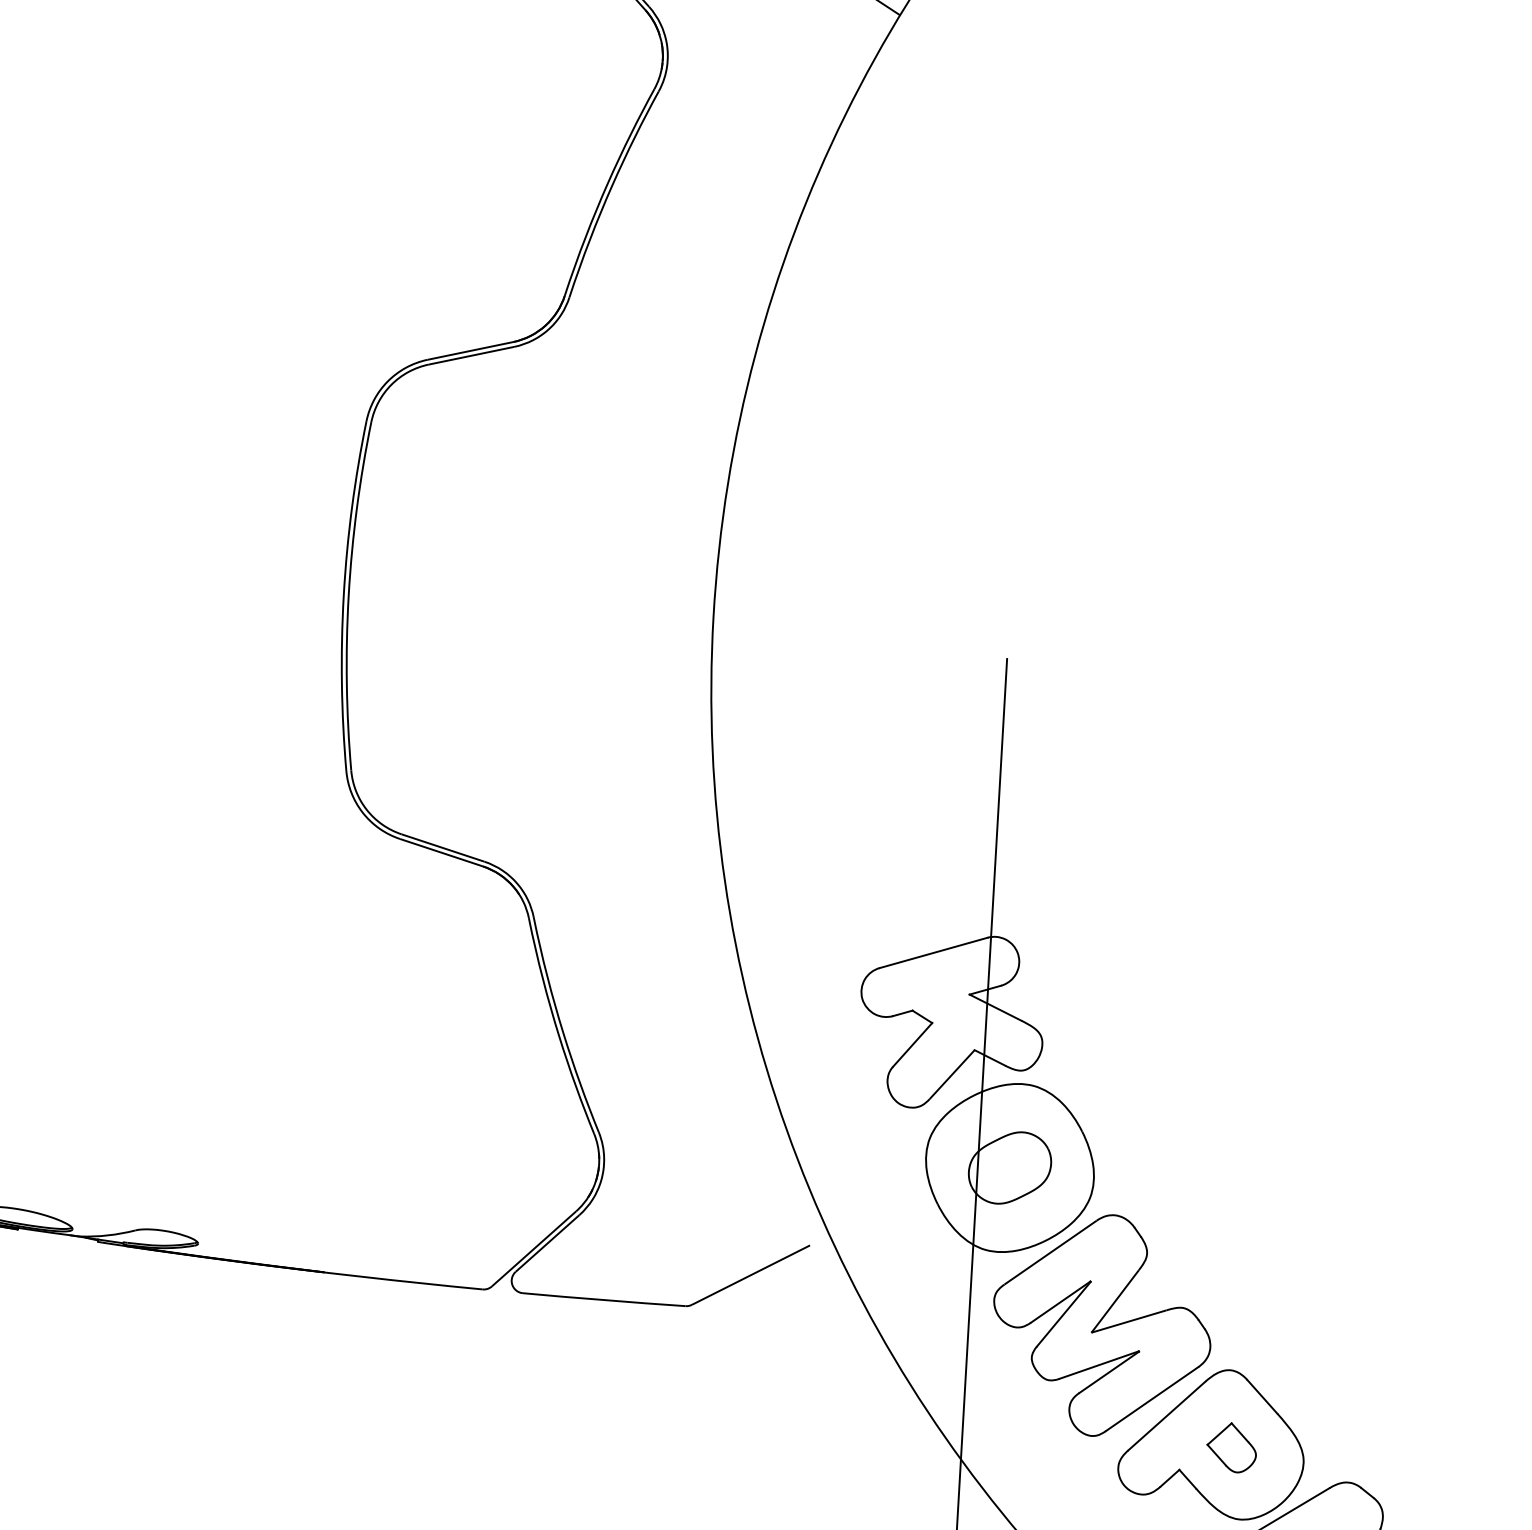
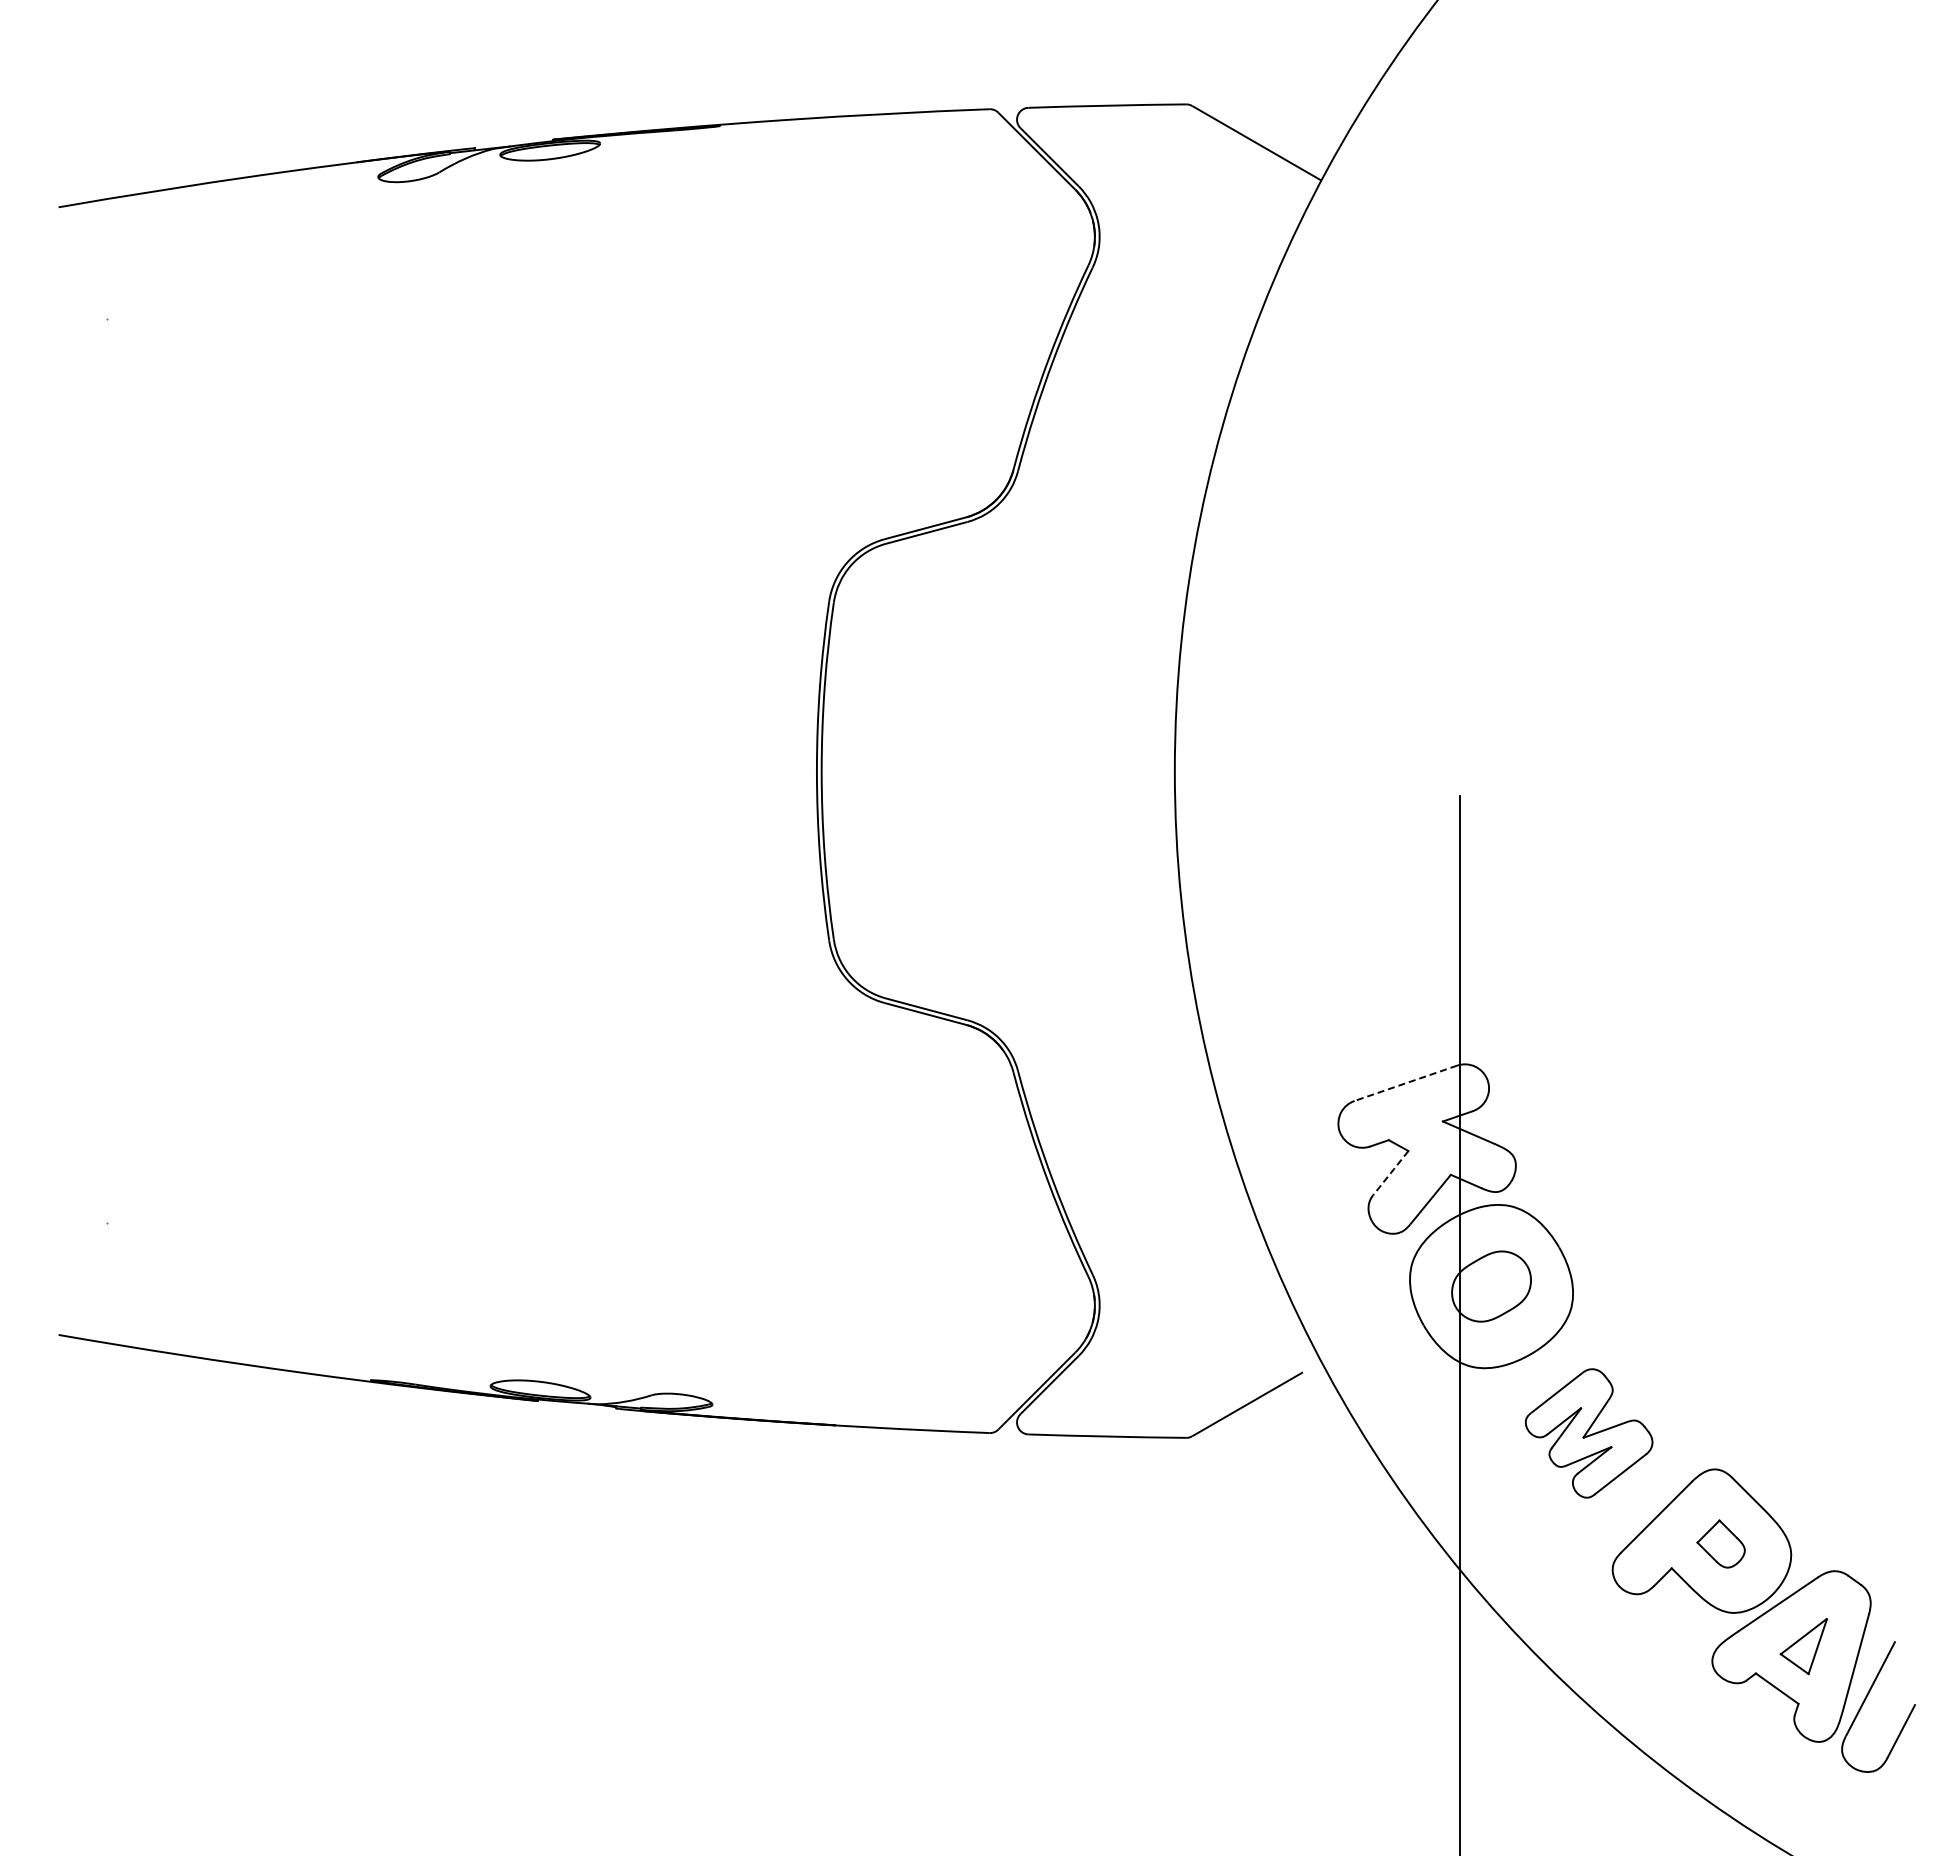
line: (933, 953) -> (1405, 1083), solid -> dashed
line: (912, 1045) -> (1390, 1173), solid -> dashed
part: (1101, 1325) -> (1588, 1433), size x0.6

